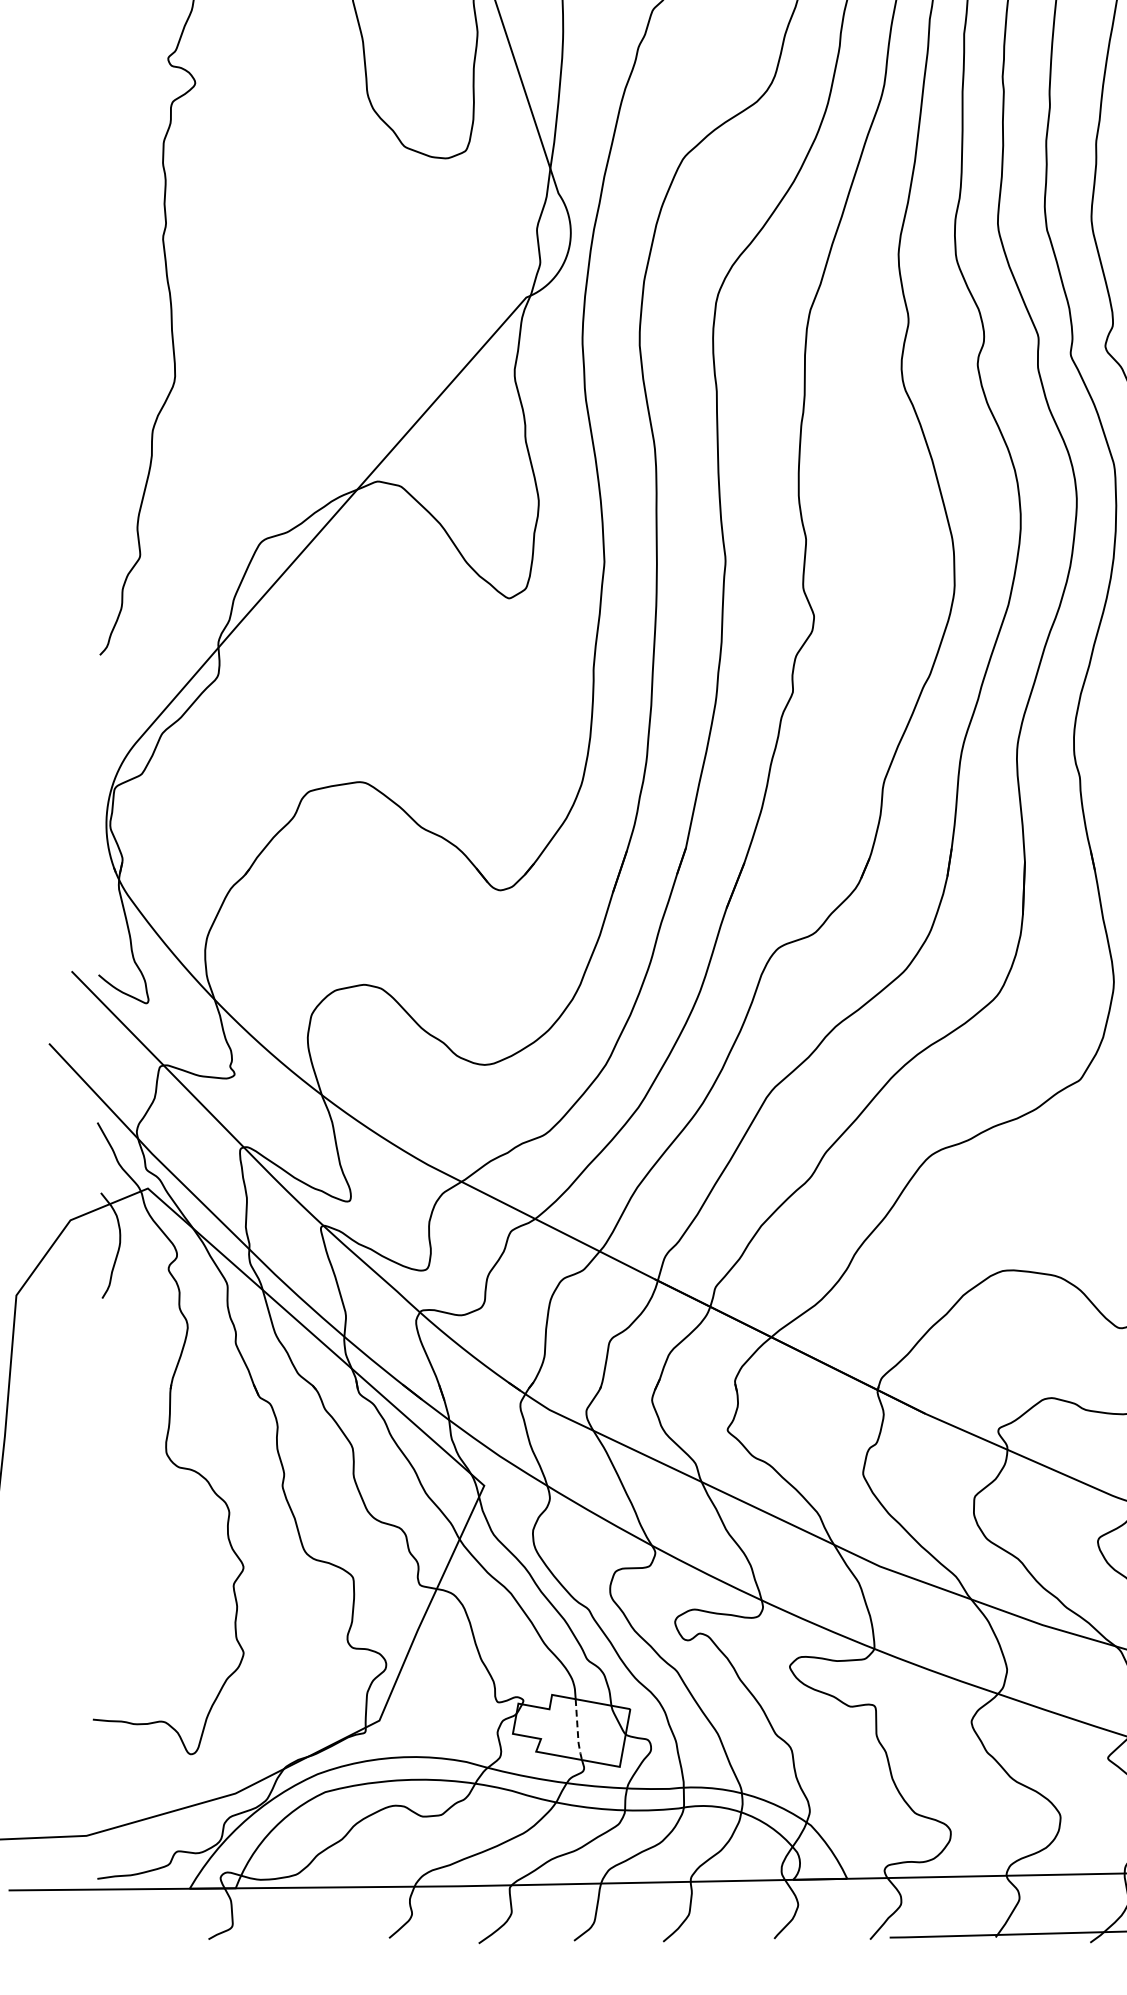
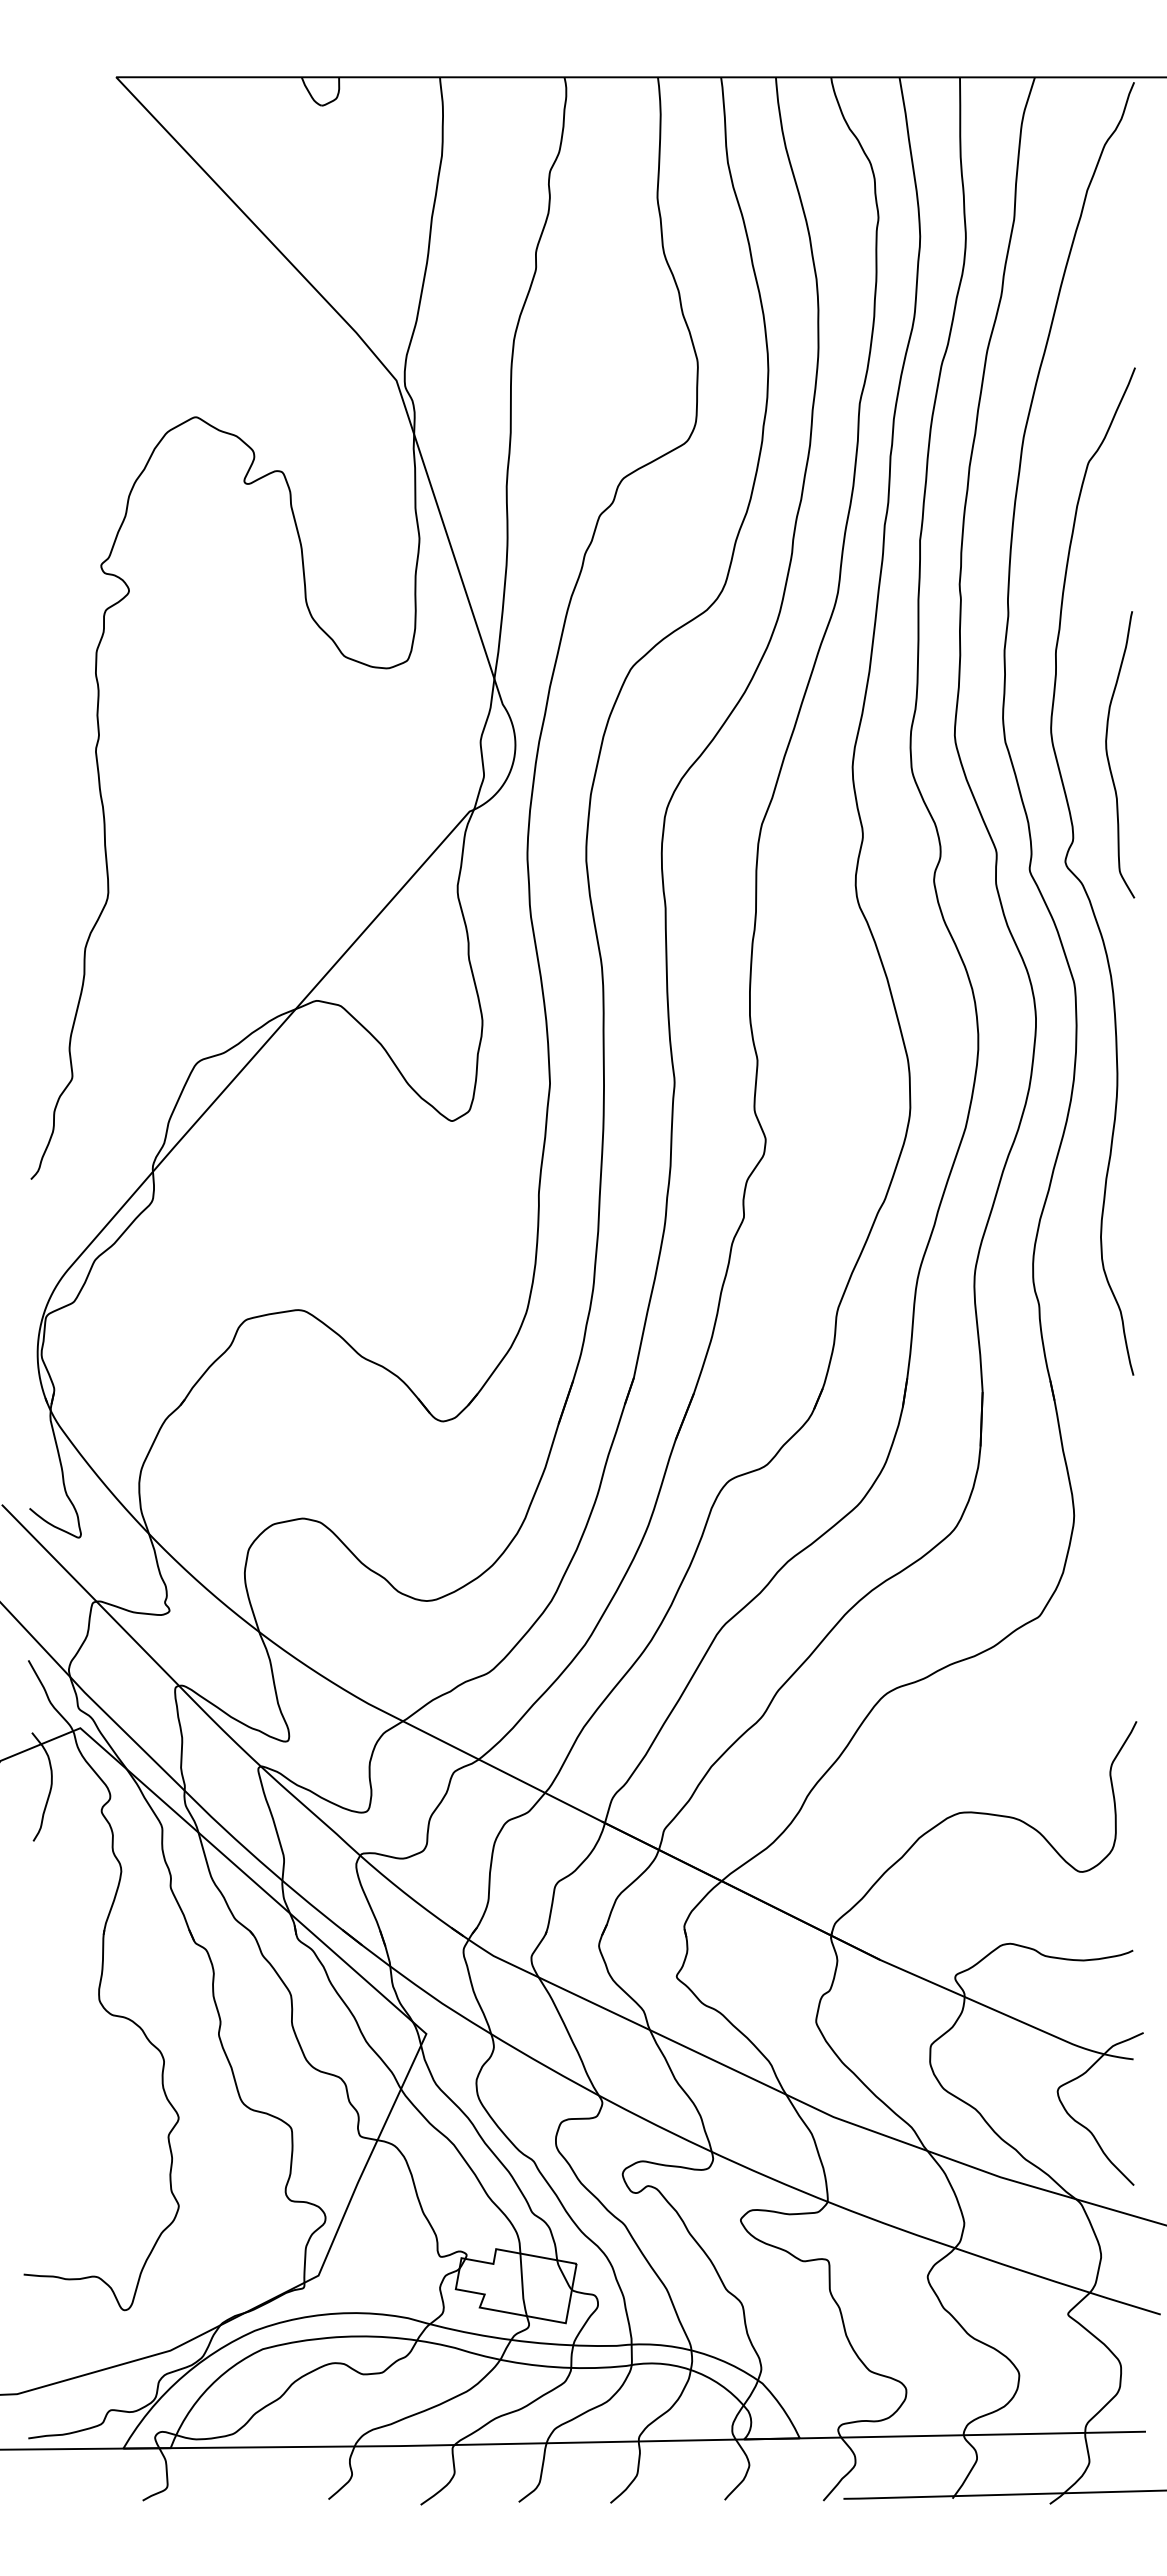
line: (577, 1731) -> (522, 2286), dashed -> solid

